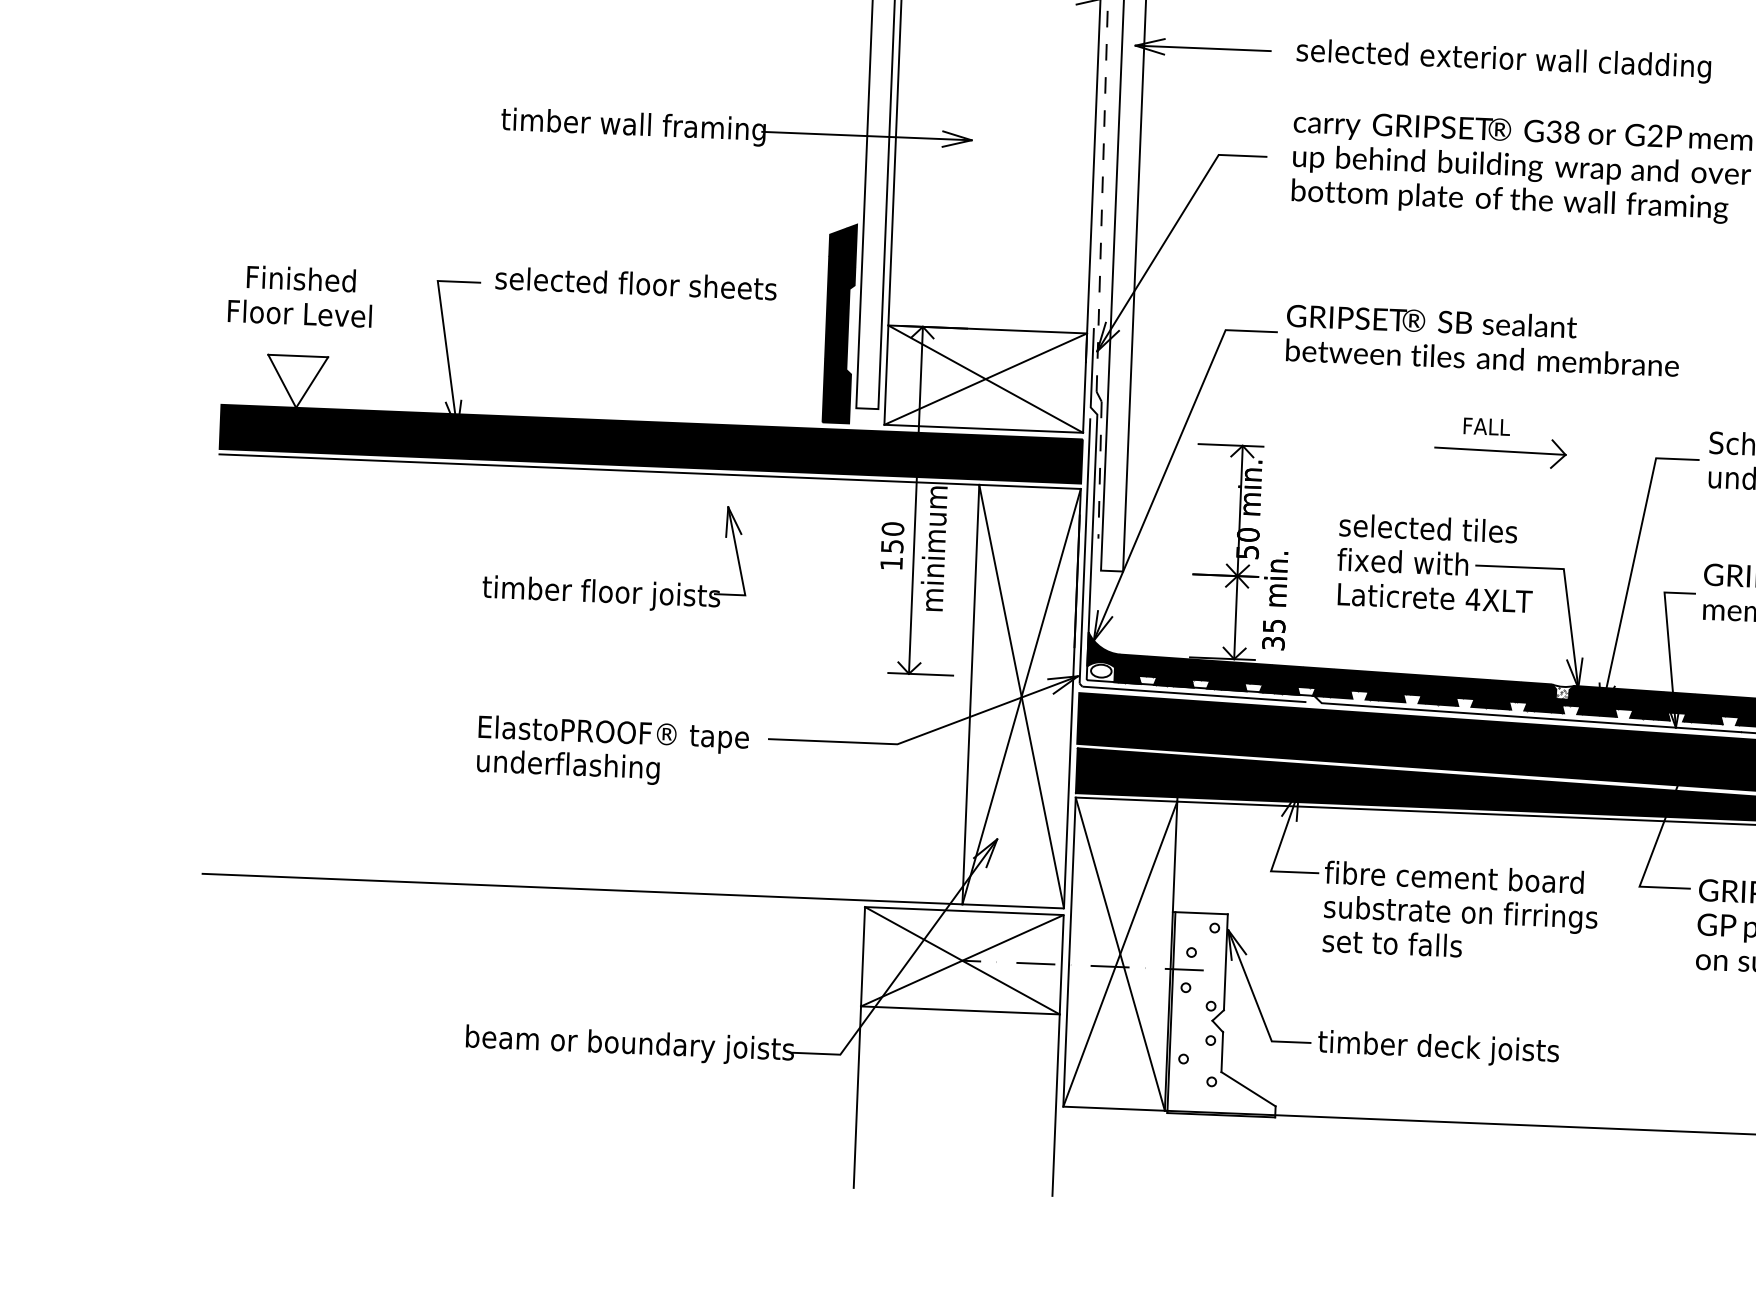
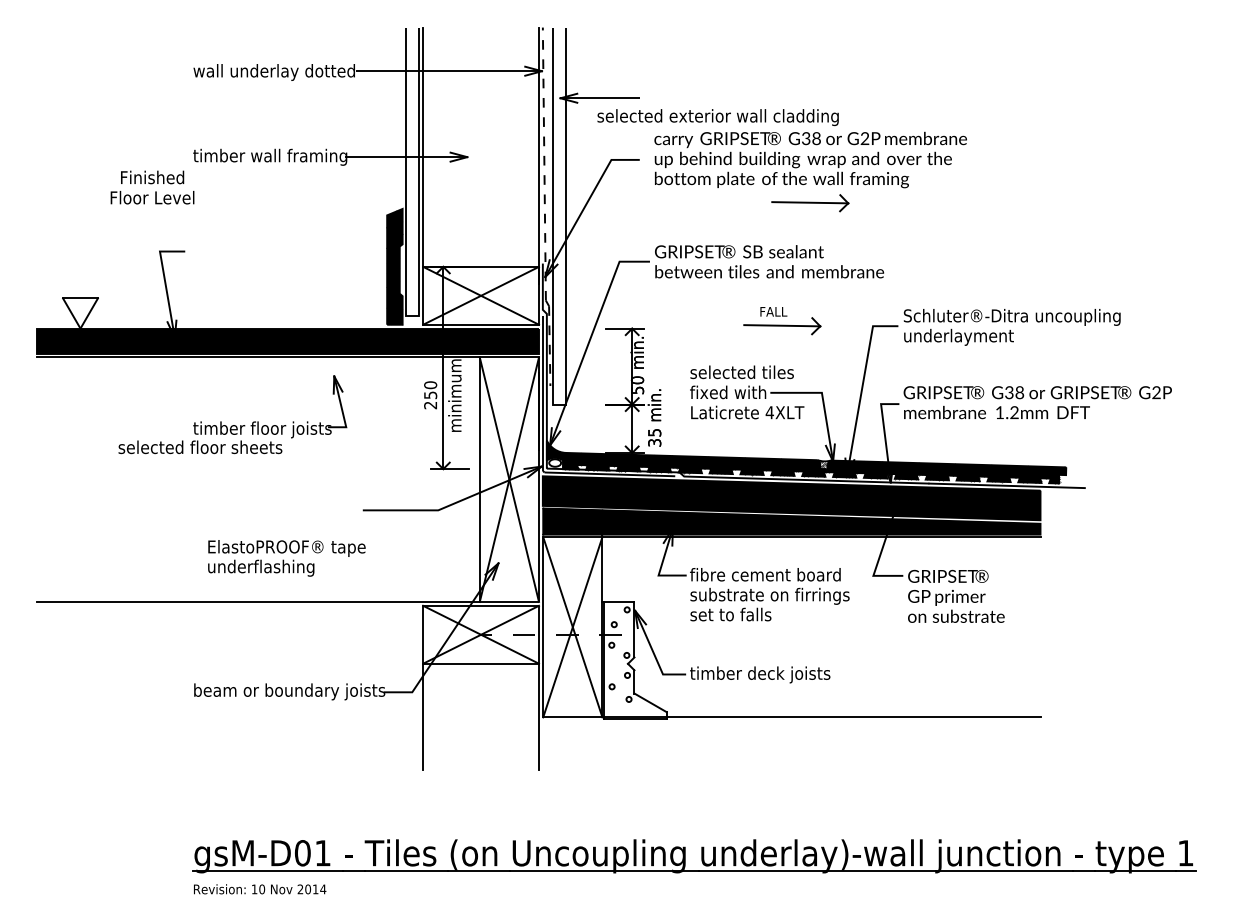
text: (1502, 60) -> (717, 117), moved
part: (1557, 243) -> (810, 203), added
text: (636, 283) -> (200, 447), moved
text: (300, 296) -> (152, 187), moved
text: (891, 563) -> (430, 405), 150 -> 250
text: (612, 751) -> (286, 558), moved

